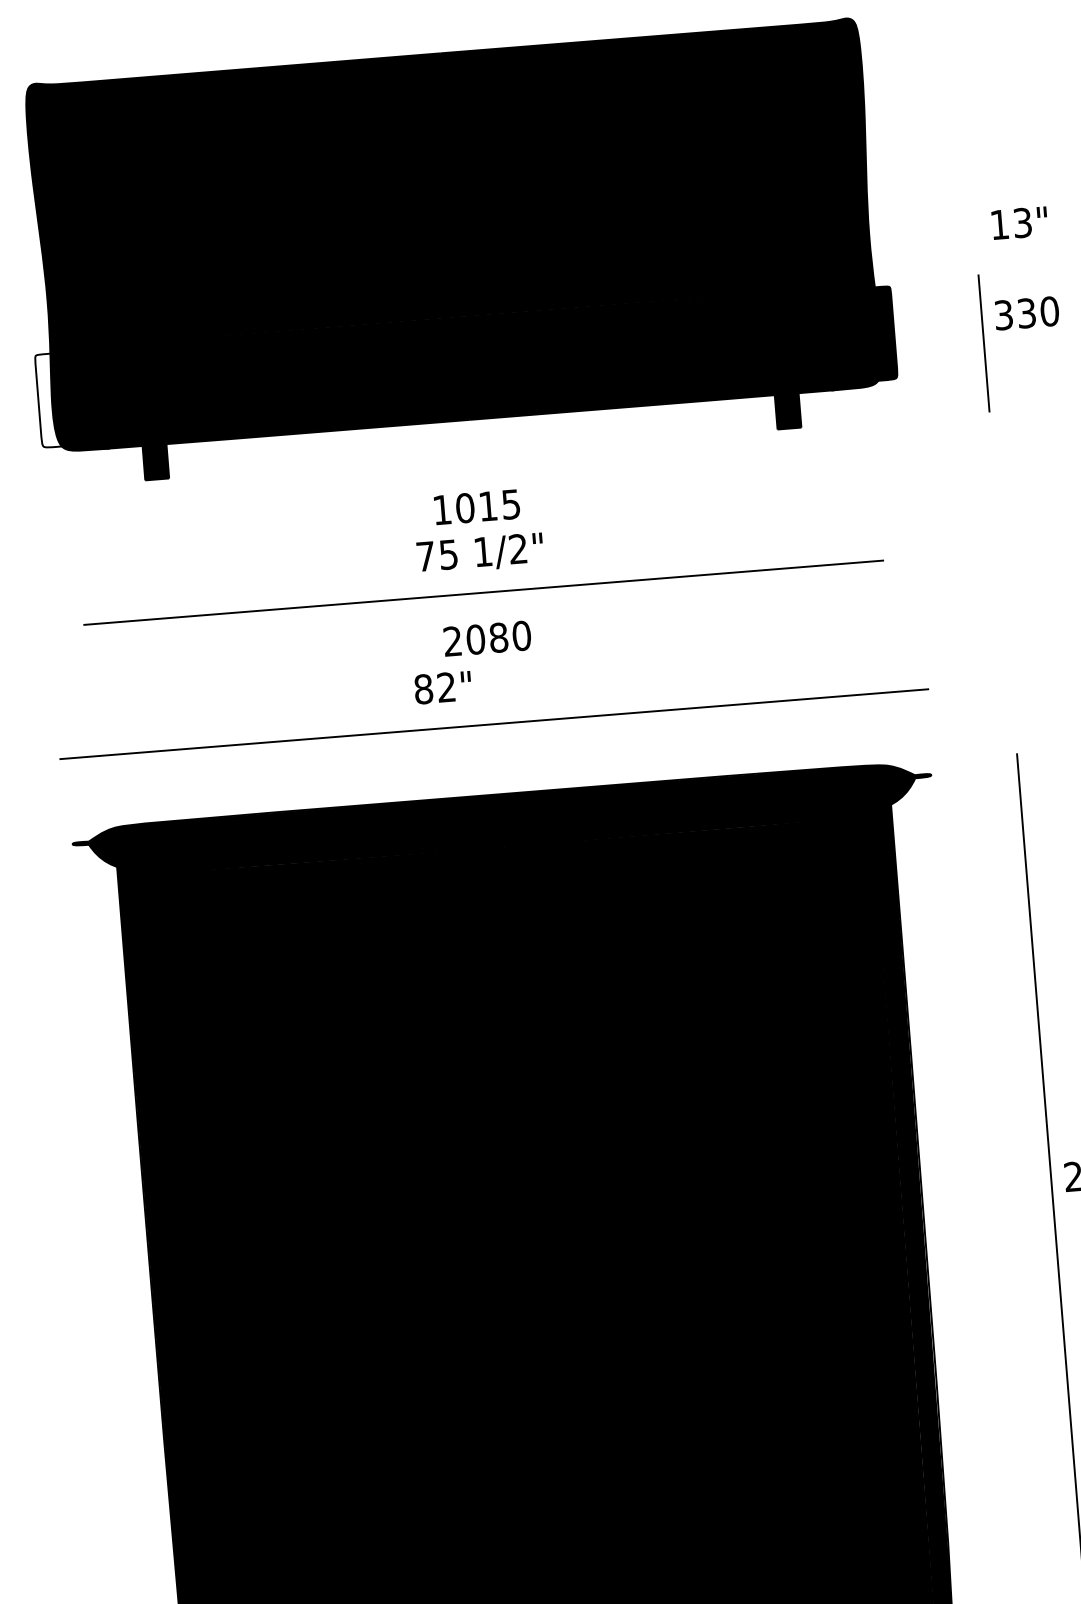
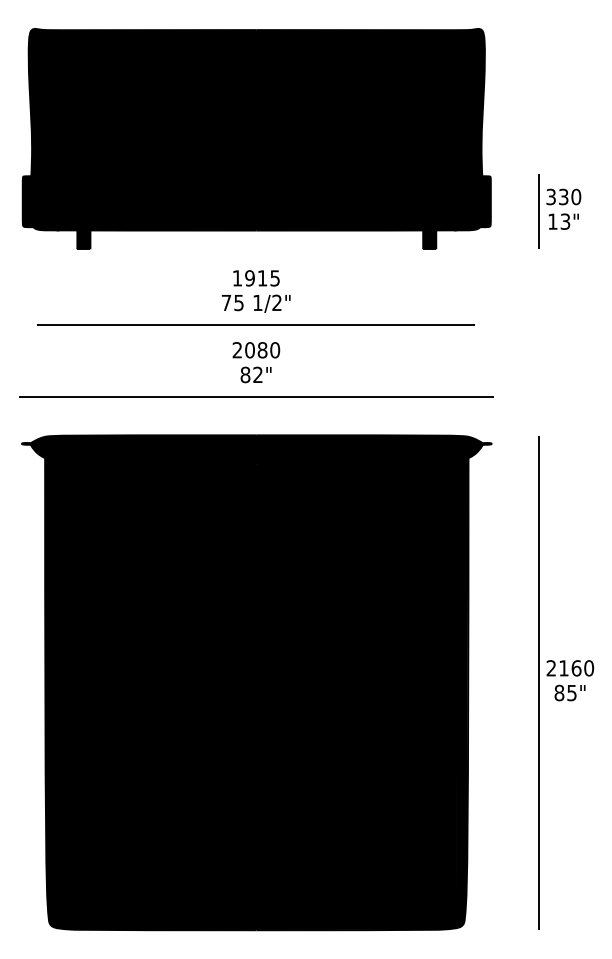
text: (1019, 222) -> (563, 221), moved
fill: (47, 400) -> (27, 201), added
text: (464, 508) -> (249, 278), 1015 -> 1915
text: (441, 686) -> (255, 374), moved

